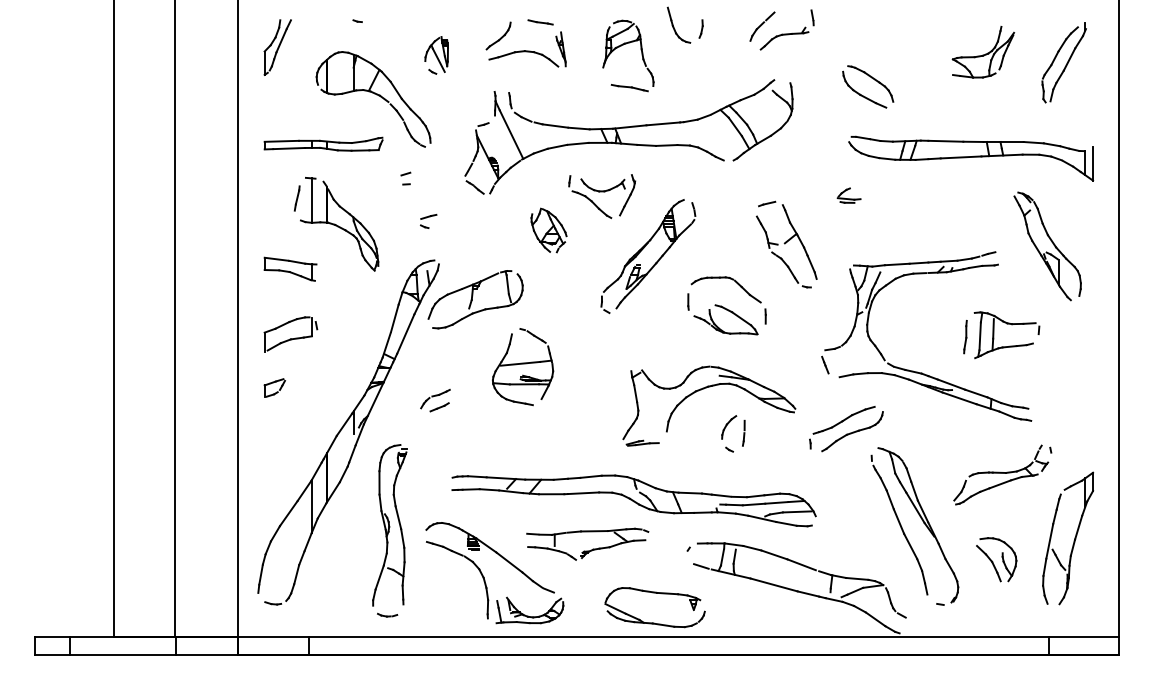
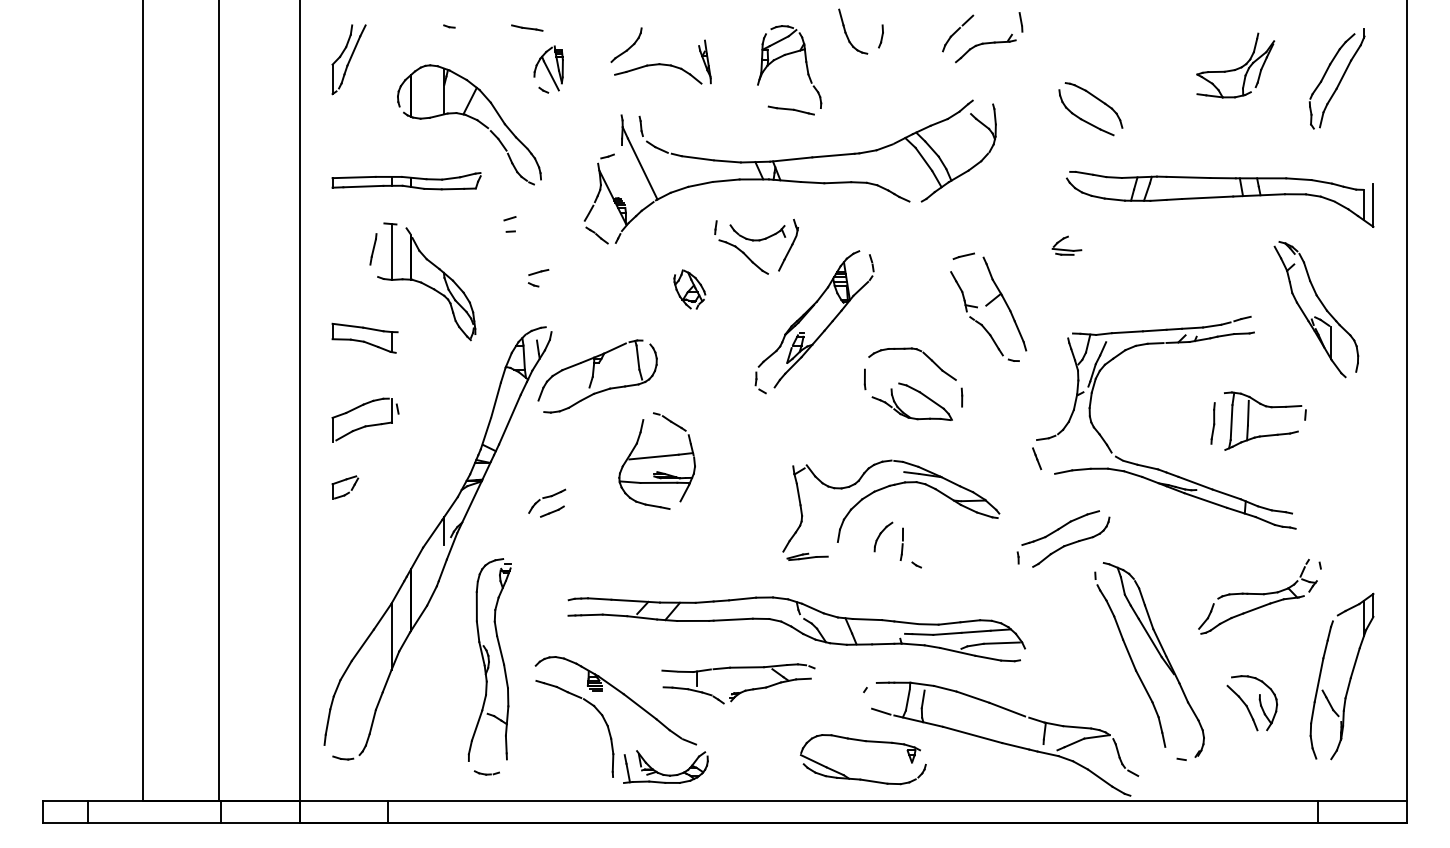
line: (540, 22) -> (527, 28), moved
part: (548, 230) -> (689, 289), size x0.7
part: (726, 427) -> (880, 537), moved
part: (654, 593) -> (862, 741), moved

